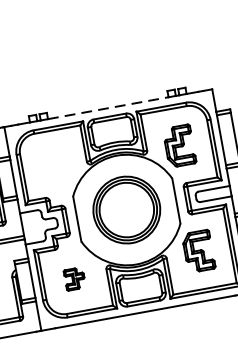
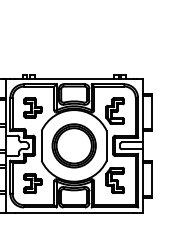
line: (108, 107) -> (74, 78), dashed -> solid
part: (52, 163) -> (32, 107), added
part: (73, 278) -> (32, 183), size x1.43

